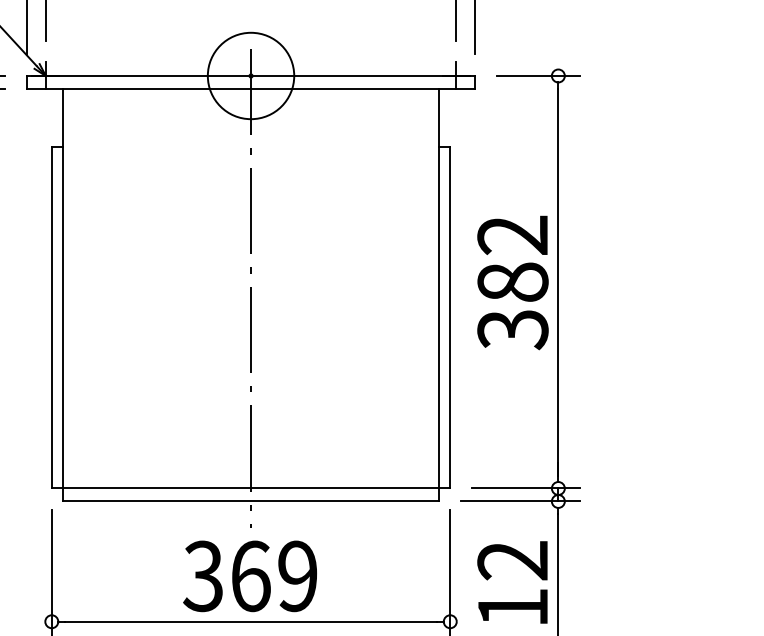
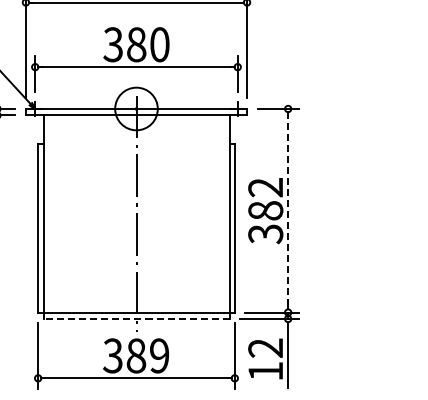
line: (559, 281) -> (288, 210), solid -> dashed
line: (251, 500) -> (136, 318), solid -> dashed
text: (251, 575) -> (136, 355), 369 -> 389

